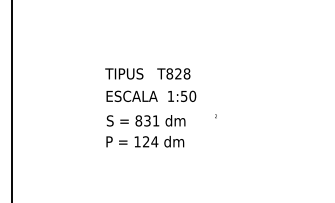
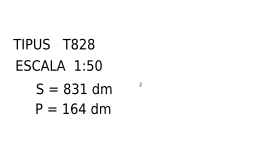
text: (147, 73) -> (53, 43), moved
text: (151, 95) -> (59, 64), moved
text: (145, 141) -> (73, 108), 124 -> 164

